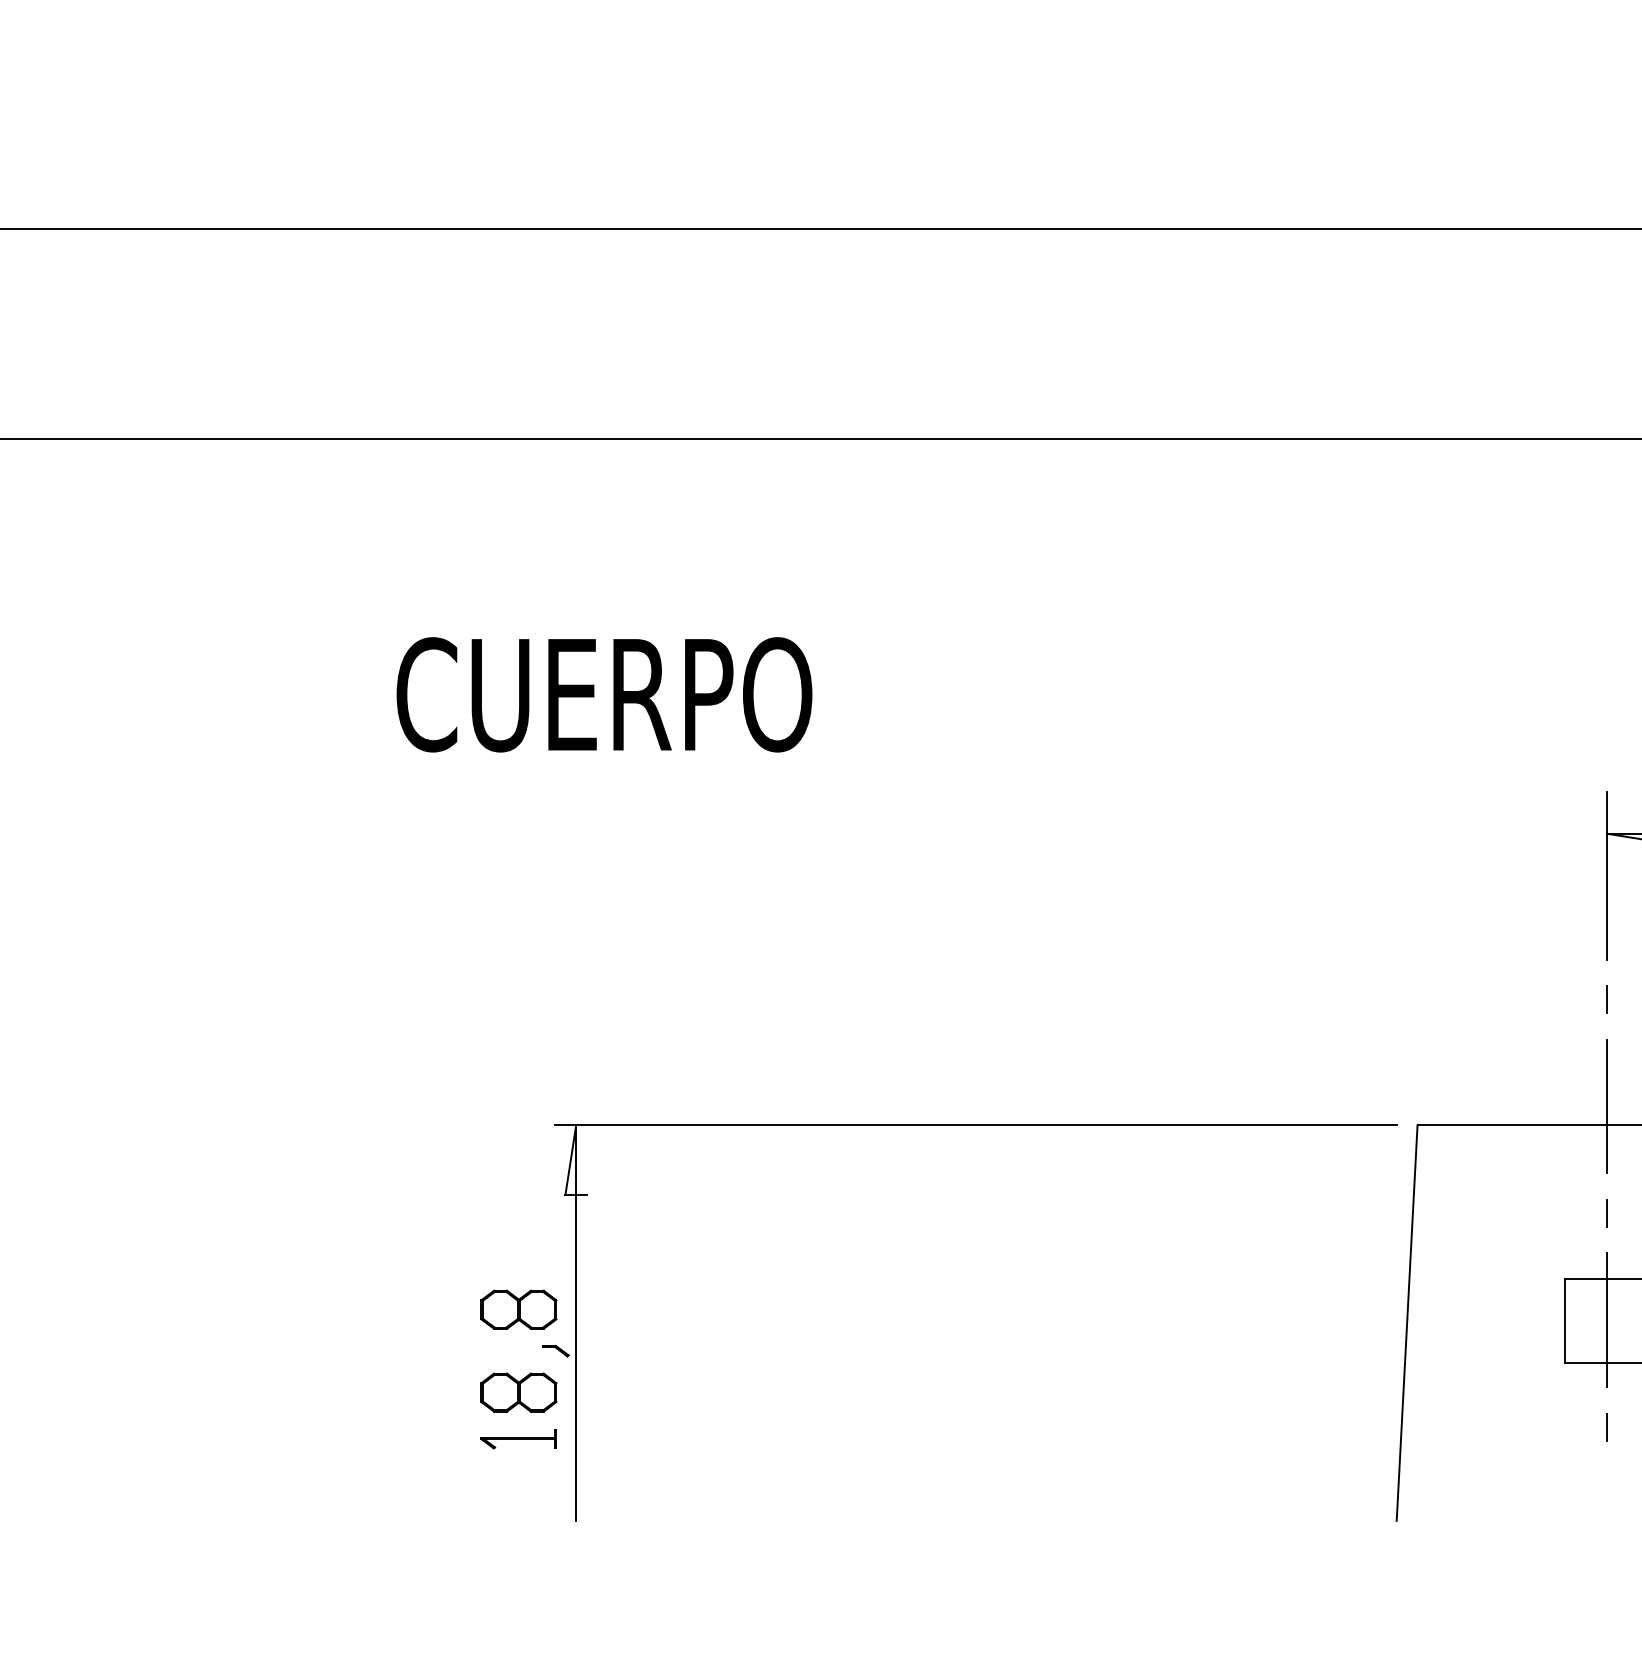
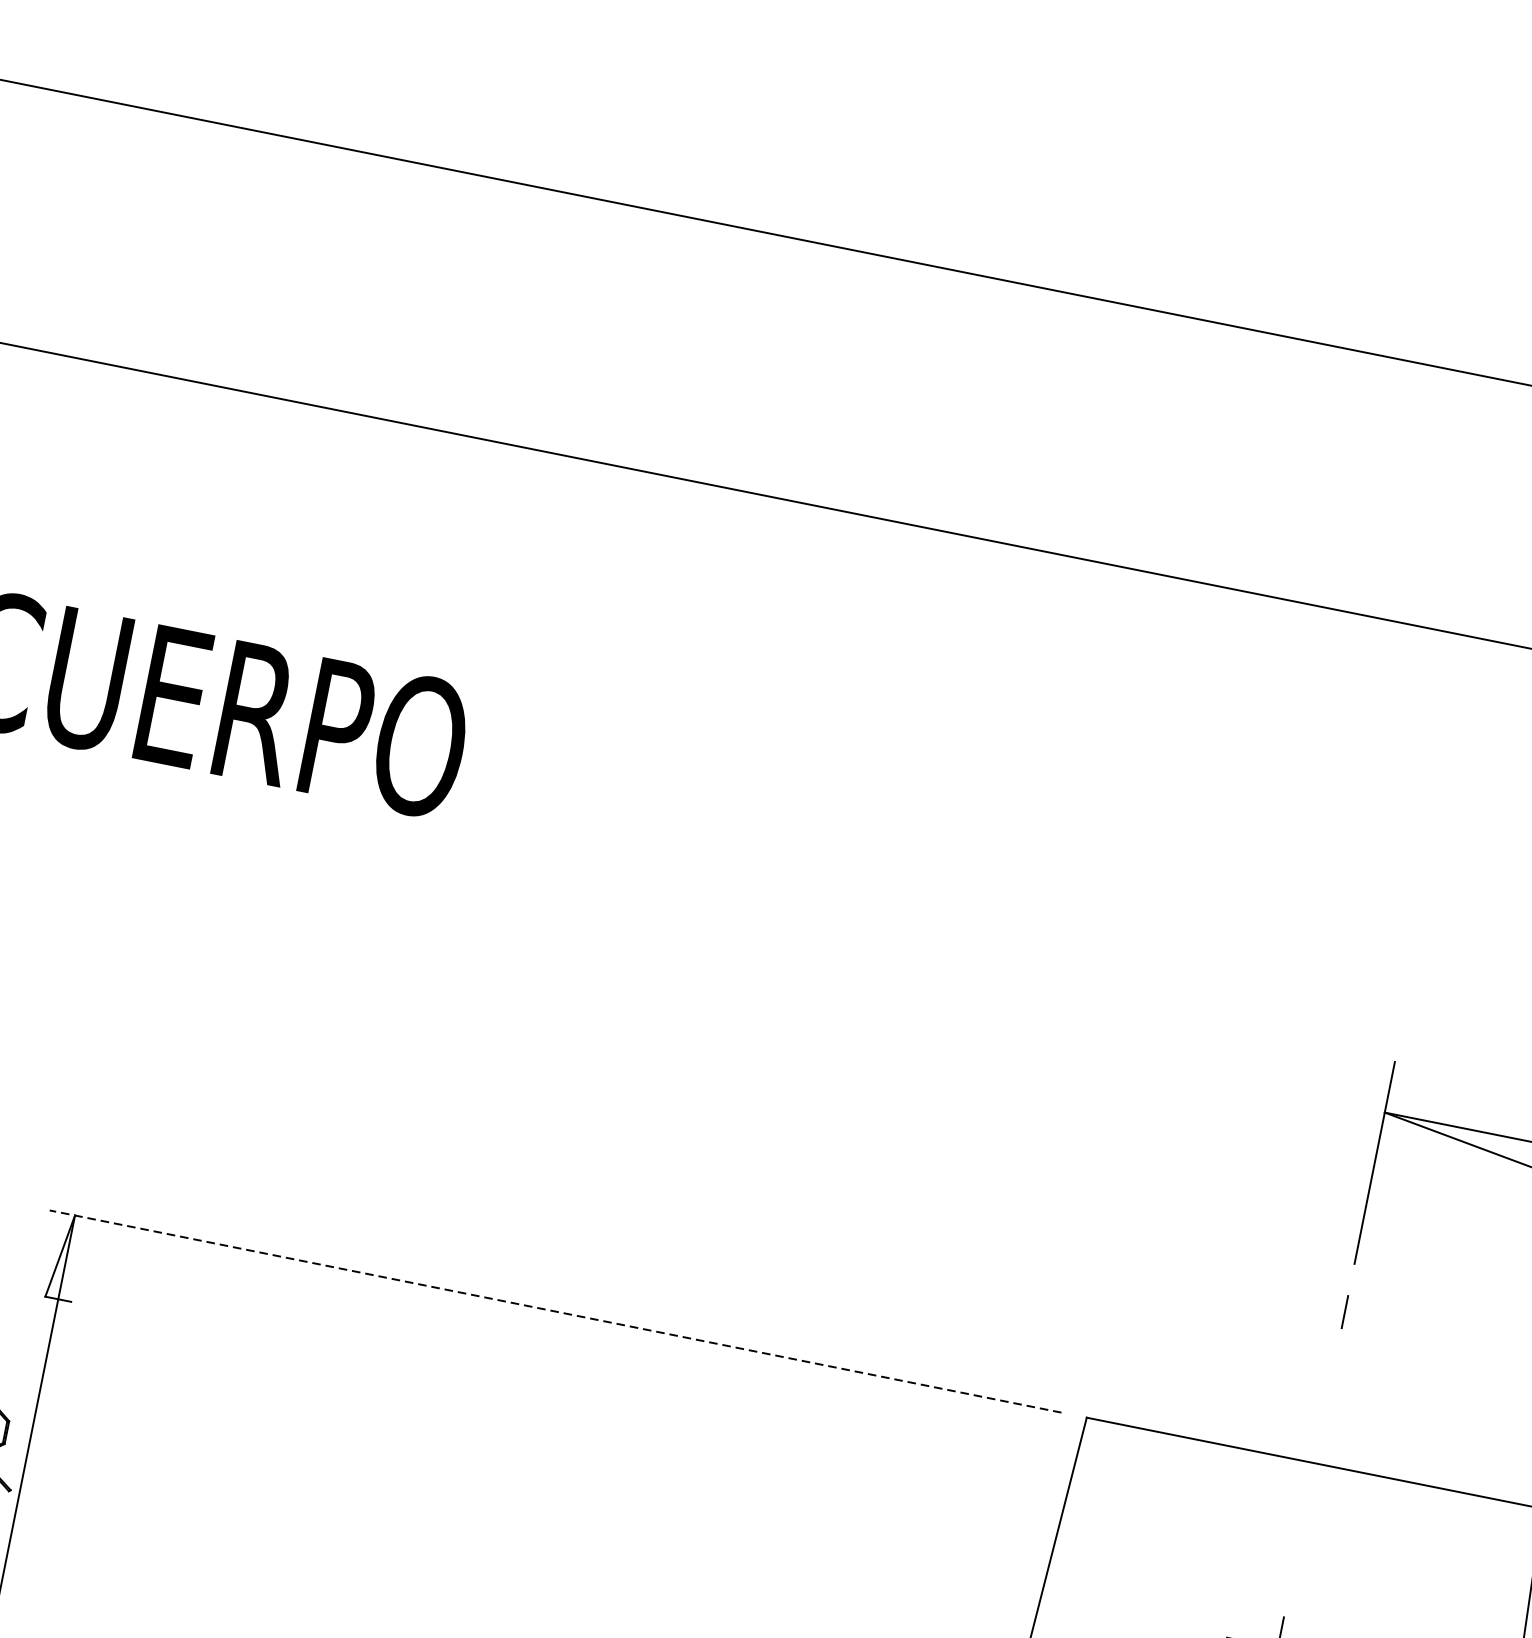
line: (1607, 1106) -> (1319, 1440), removed
line: (975, 1125) -> (555, 1311), solid -> dashed
line: (1607, 1213) -> (1294, 1569), removed

